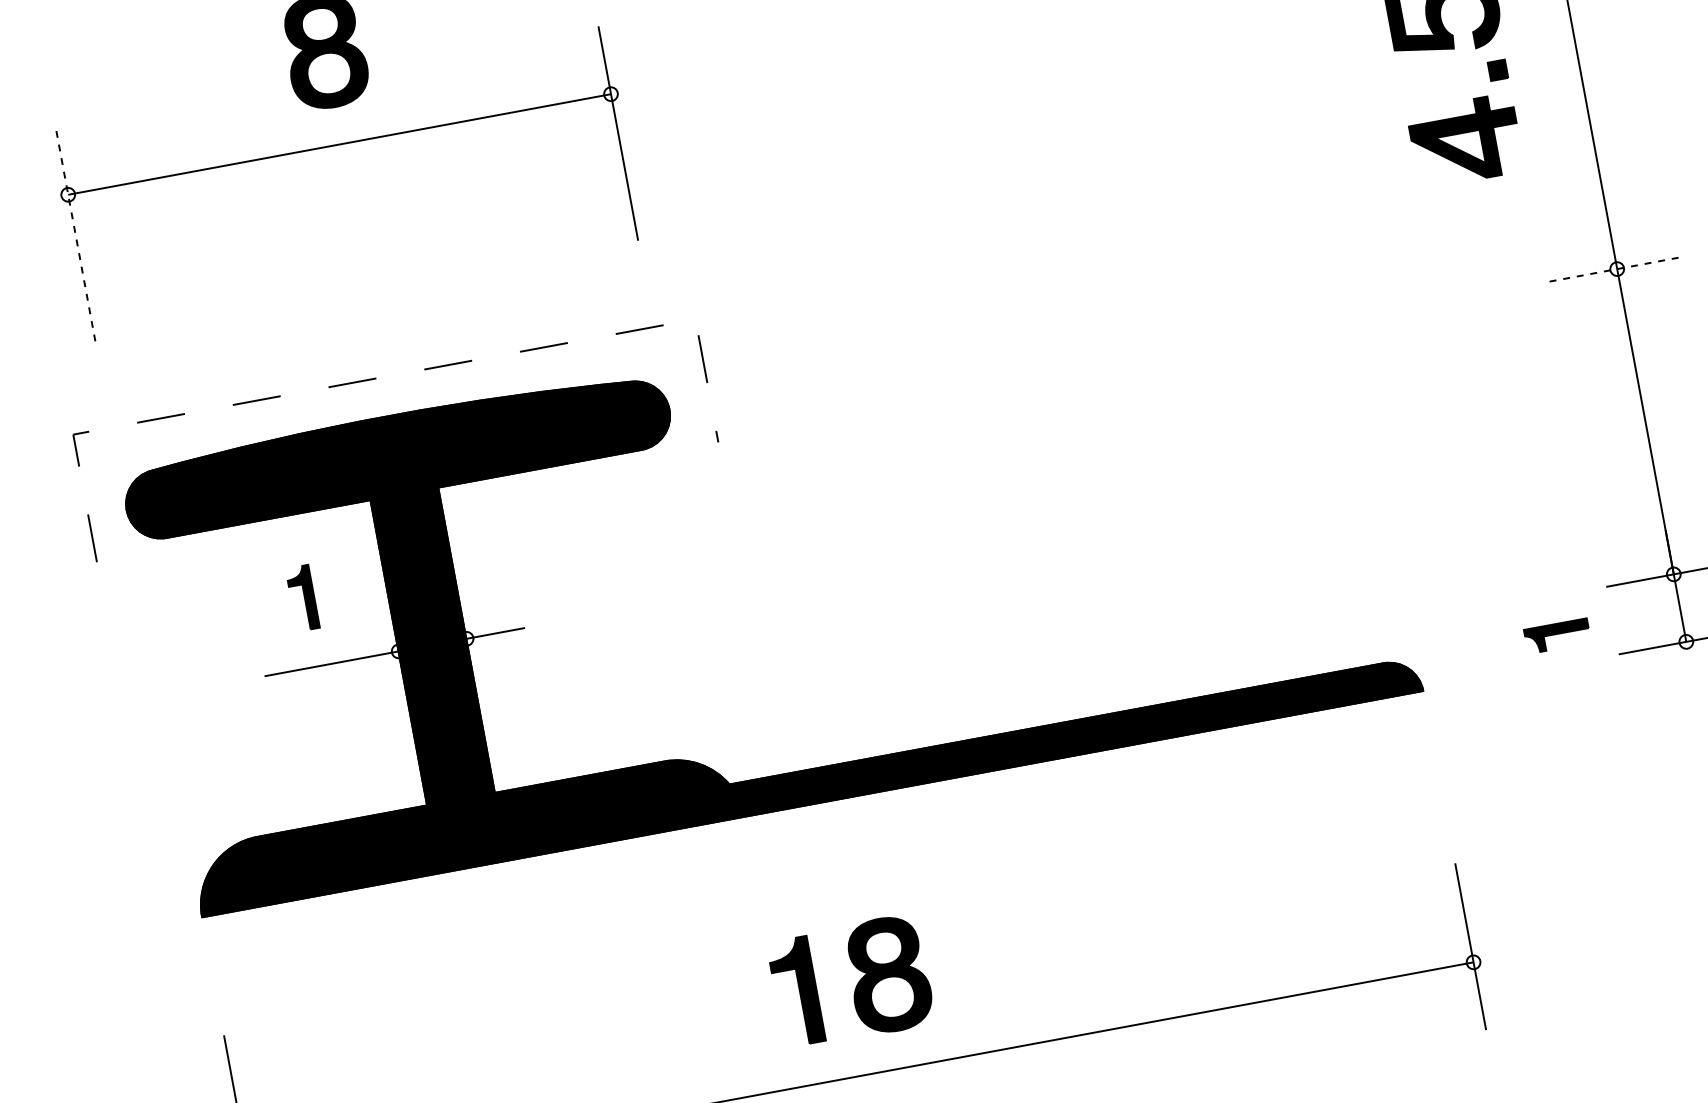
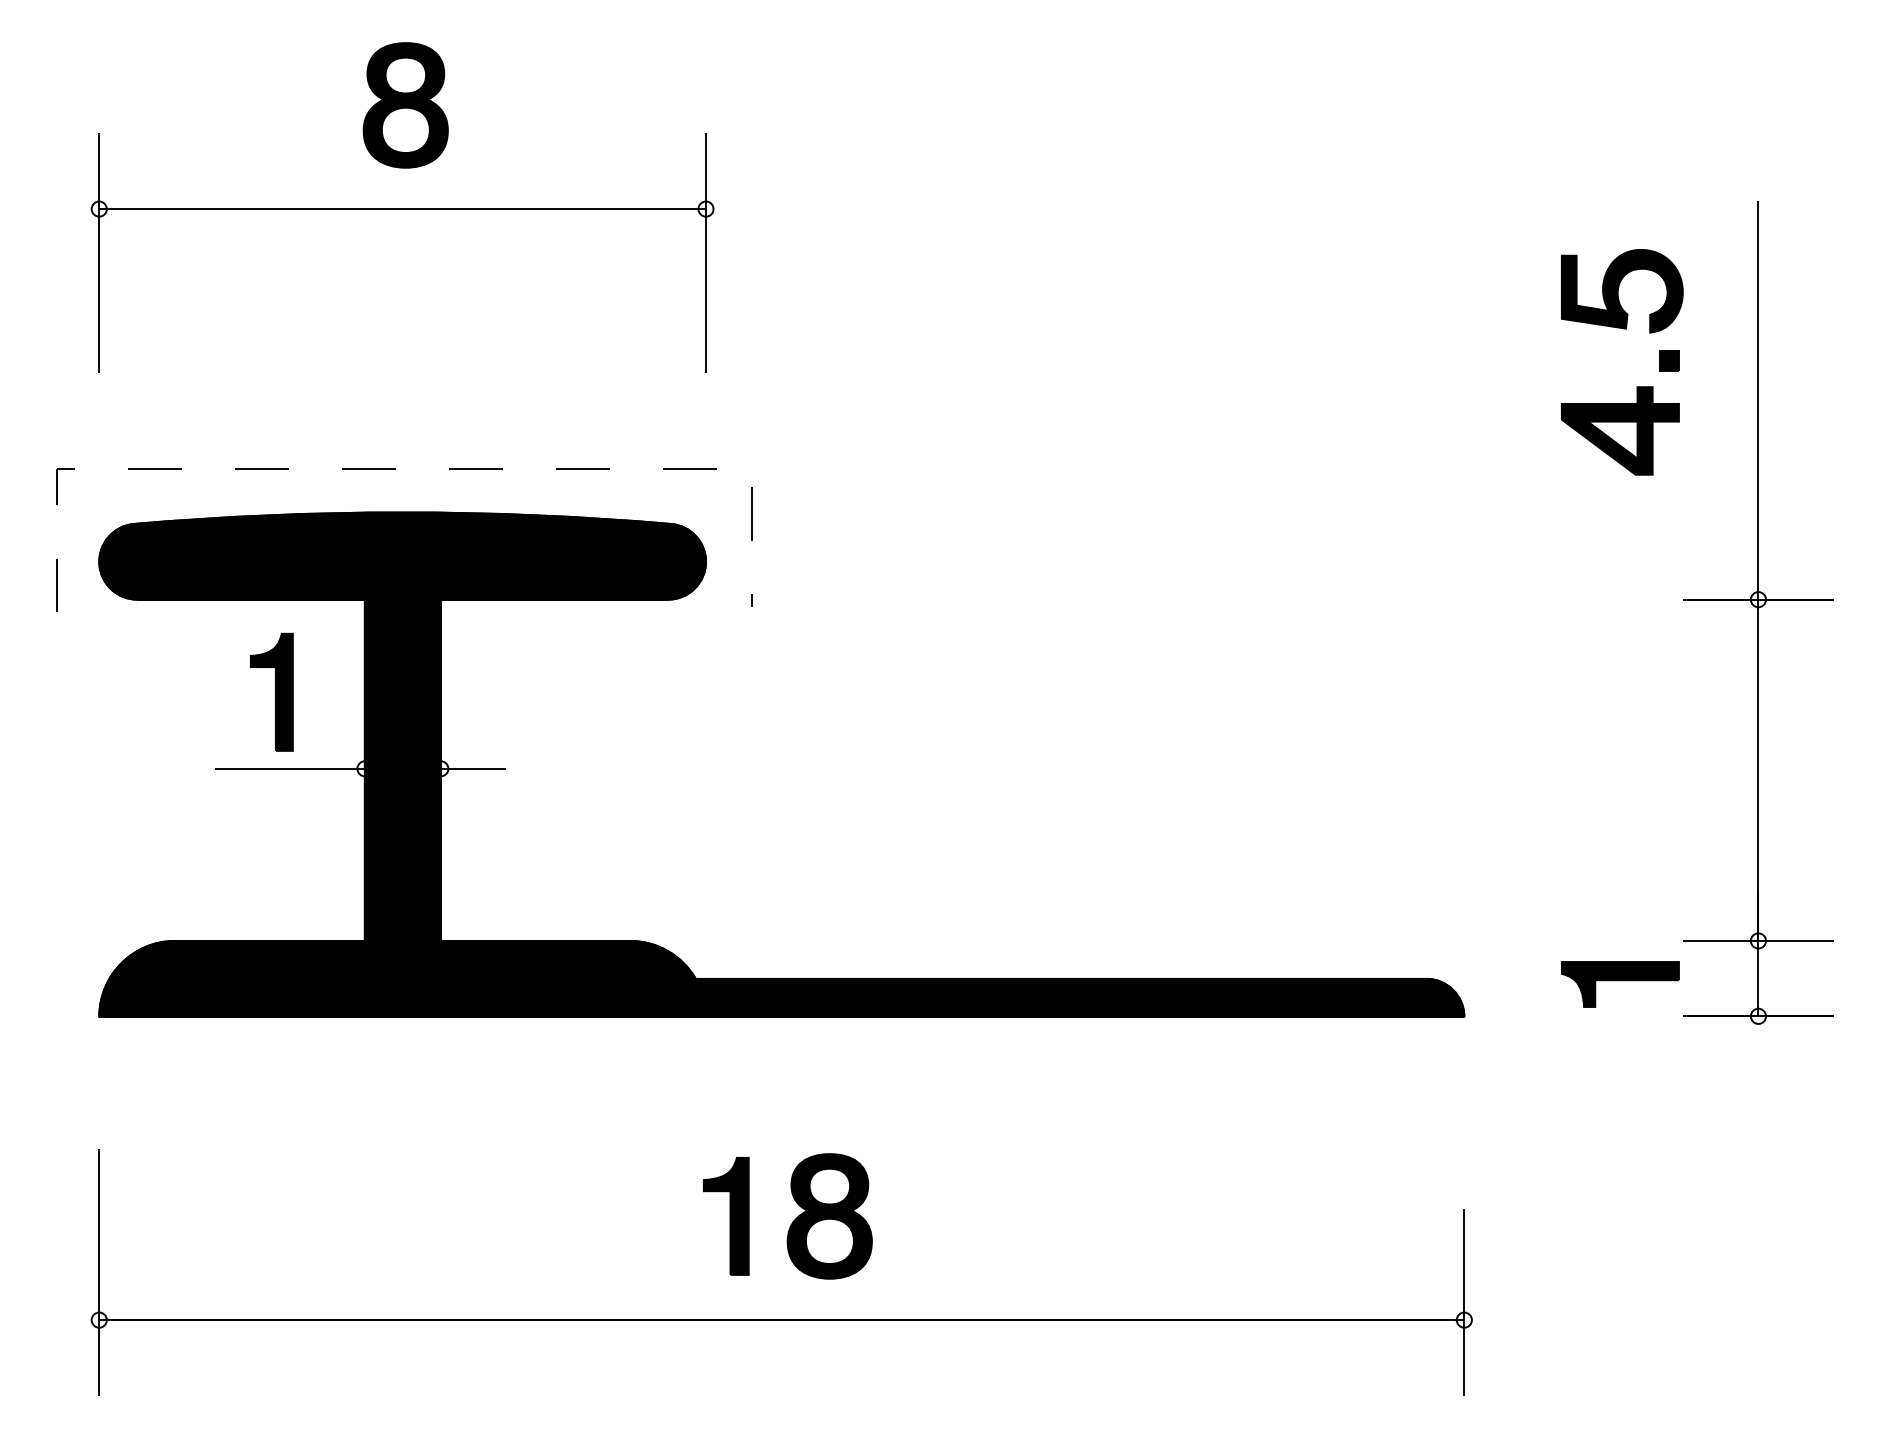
line: (75, 234) -> (99, 253), dashed -> solid
line: (1617, 268) -> (1758, 599), dashed -> solid
part: (302, 597) -> (271, 691), size x1.67
part: (1557, 636) -> (1620, 984), size x1.67

